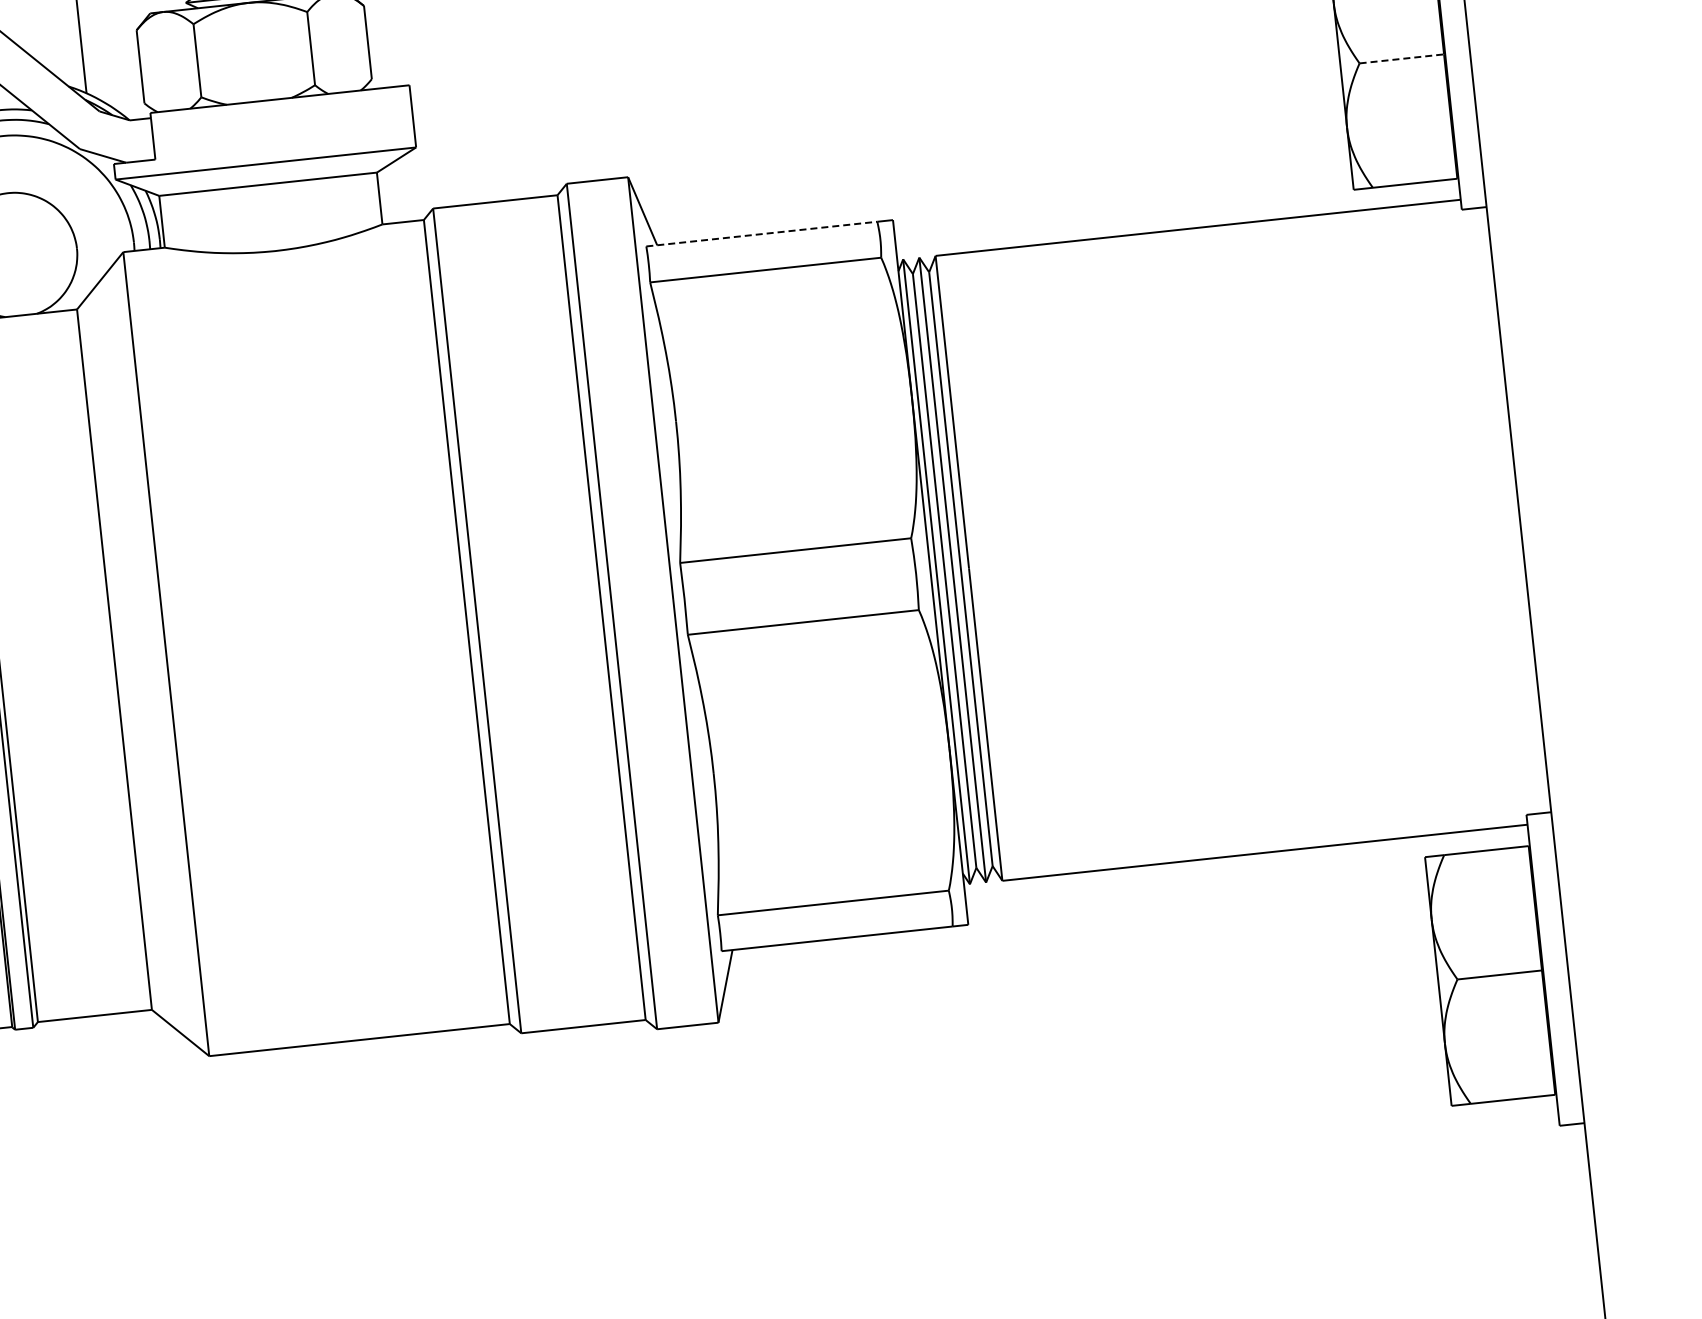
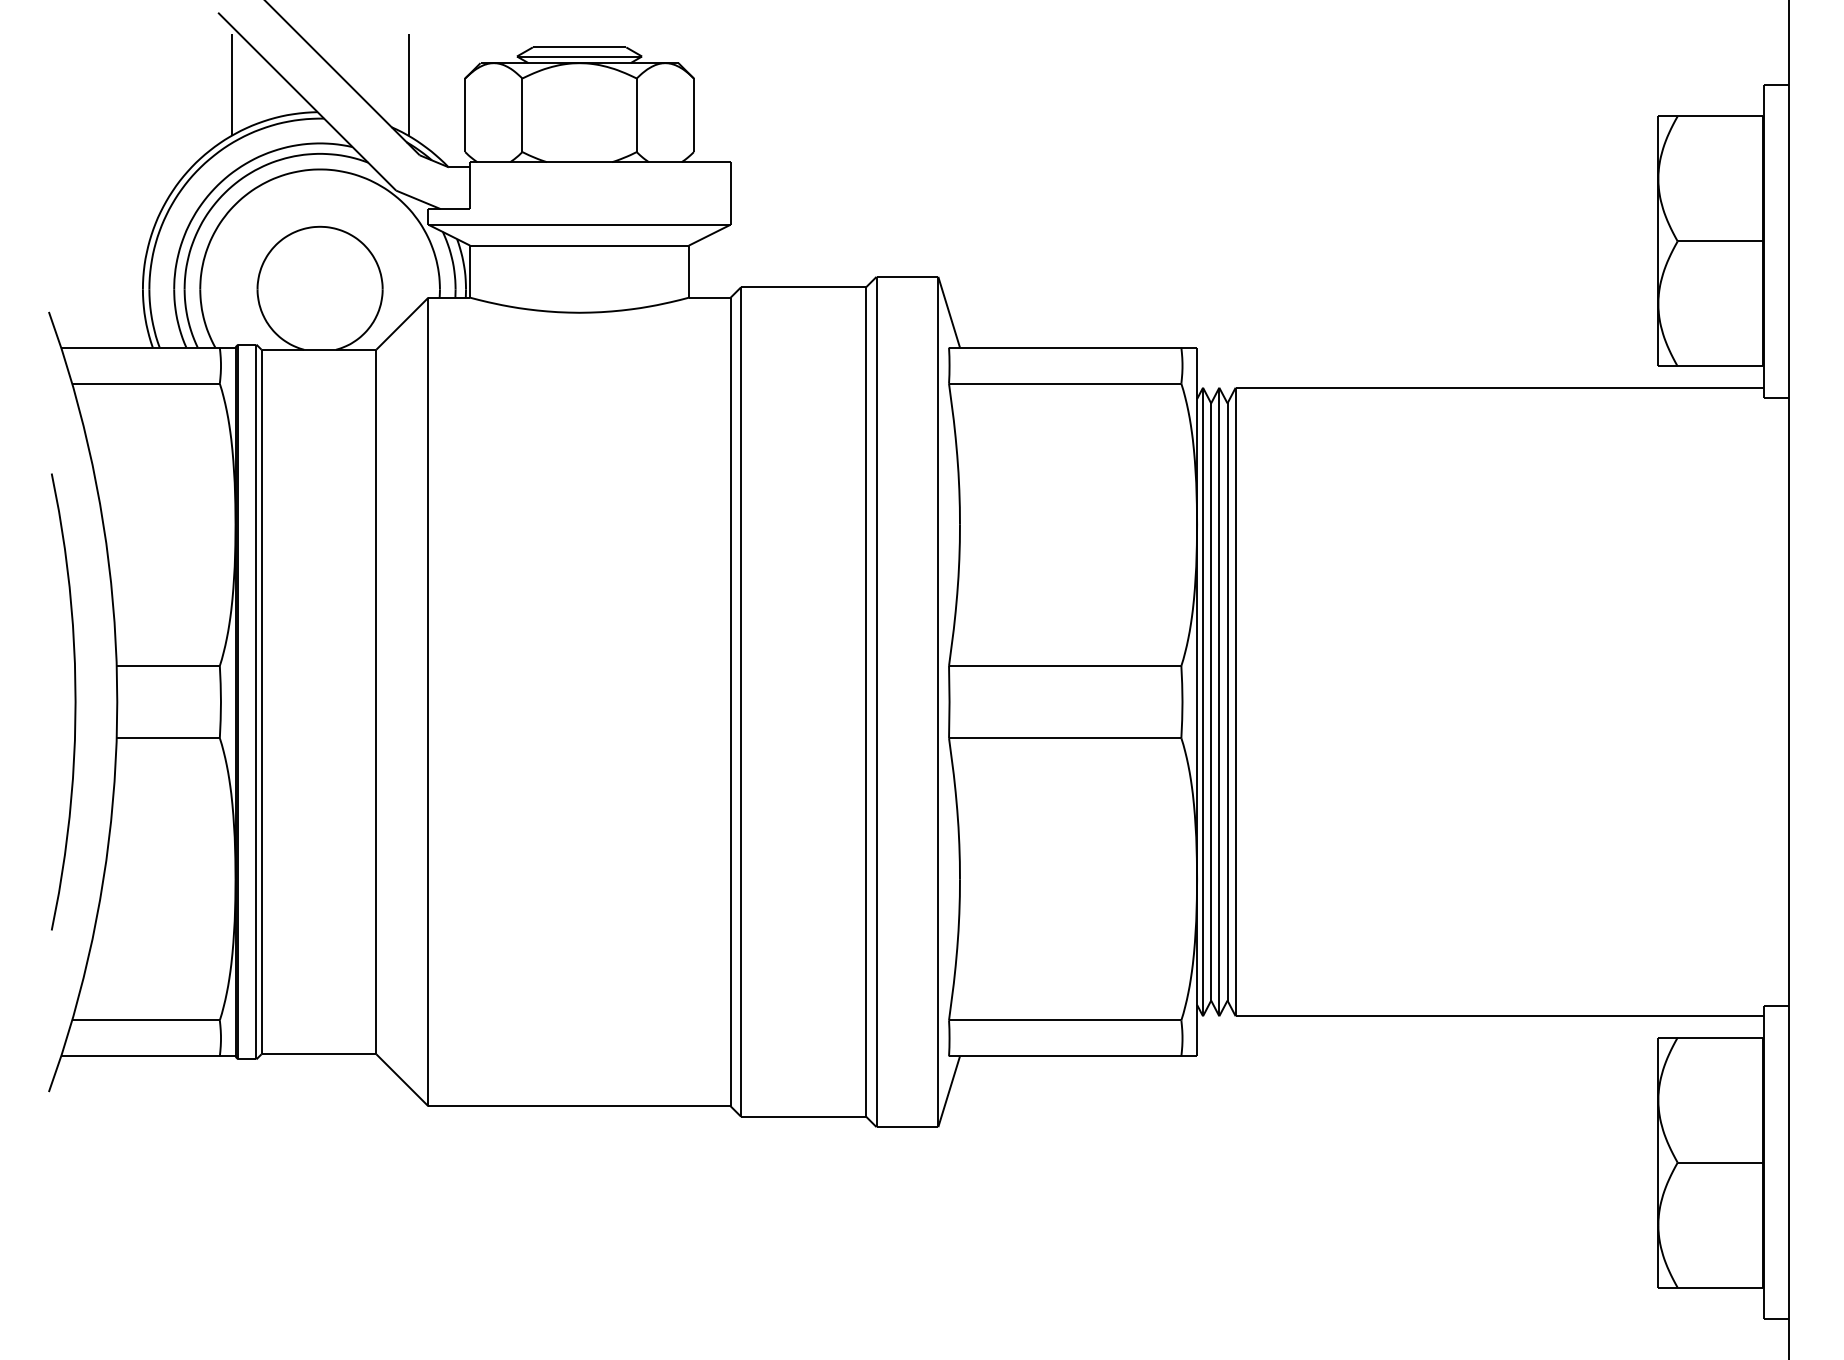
line: (1402, 58) -> (1720, 241), dashed -> solid
line: (762, 233) -> (1065, 347), dashed -> solid

